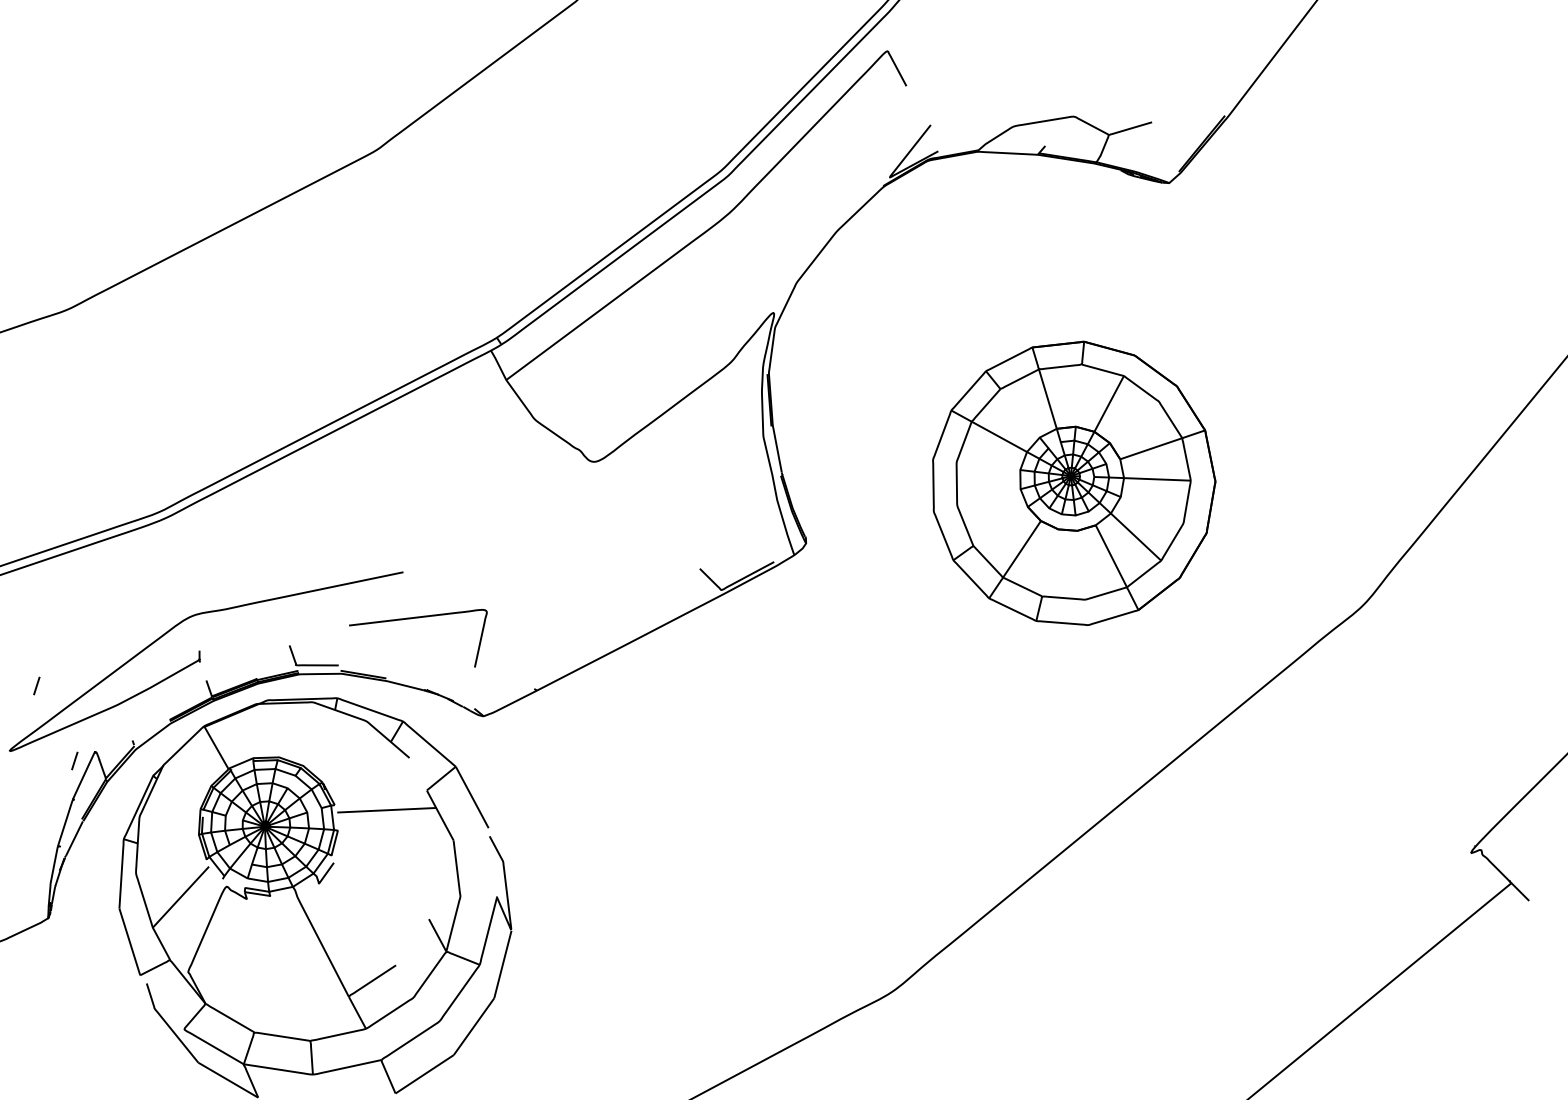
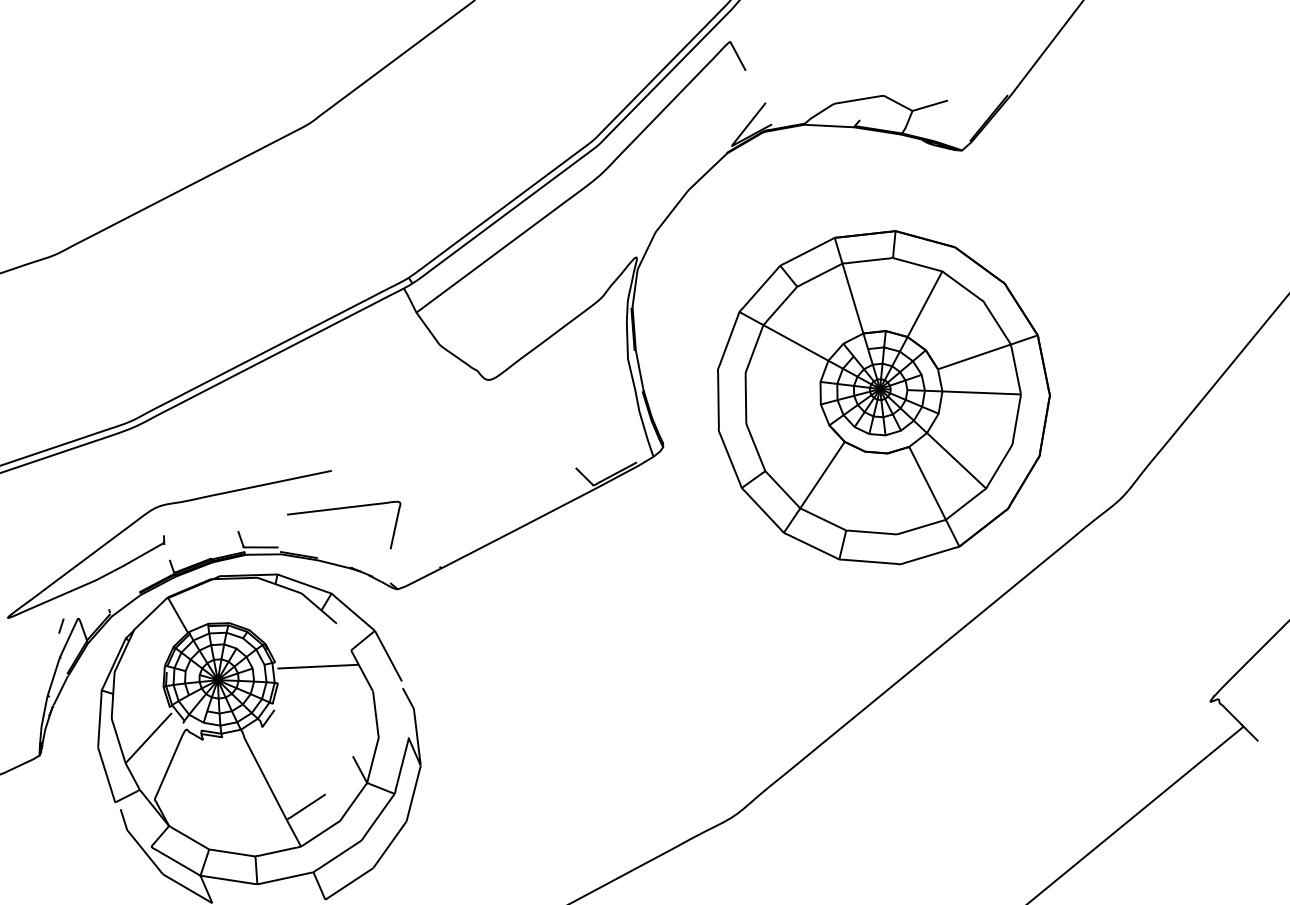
part: (1073, 483) -> (883, 397), size x1.43
line: (36, 685) -> (29, 564), removed

